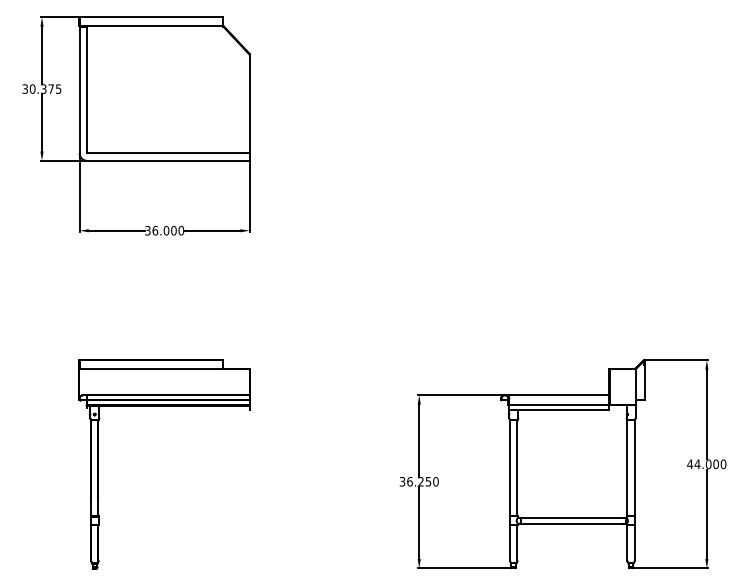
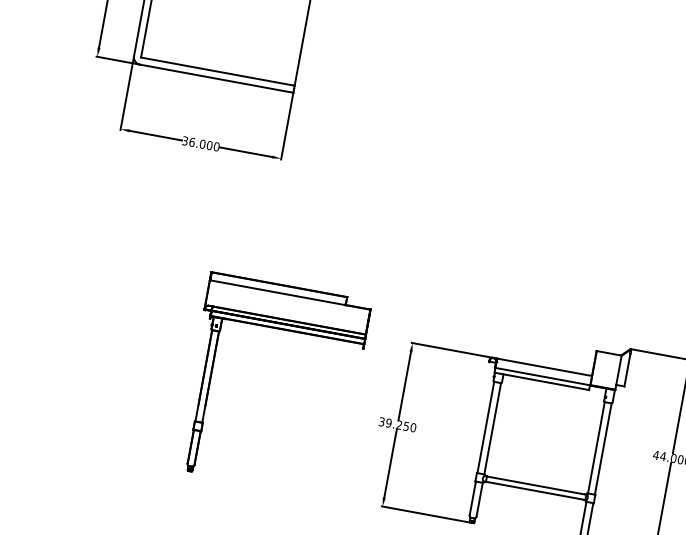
part: (164, 406) -> (283, 330), moved
text: (409, 481) -> (388, 422), 36.250 -> 39.250

